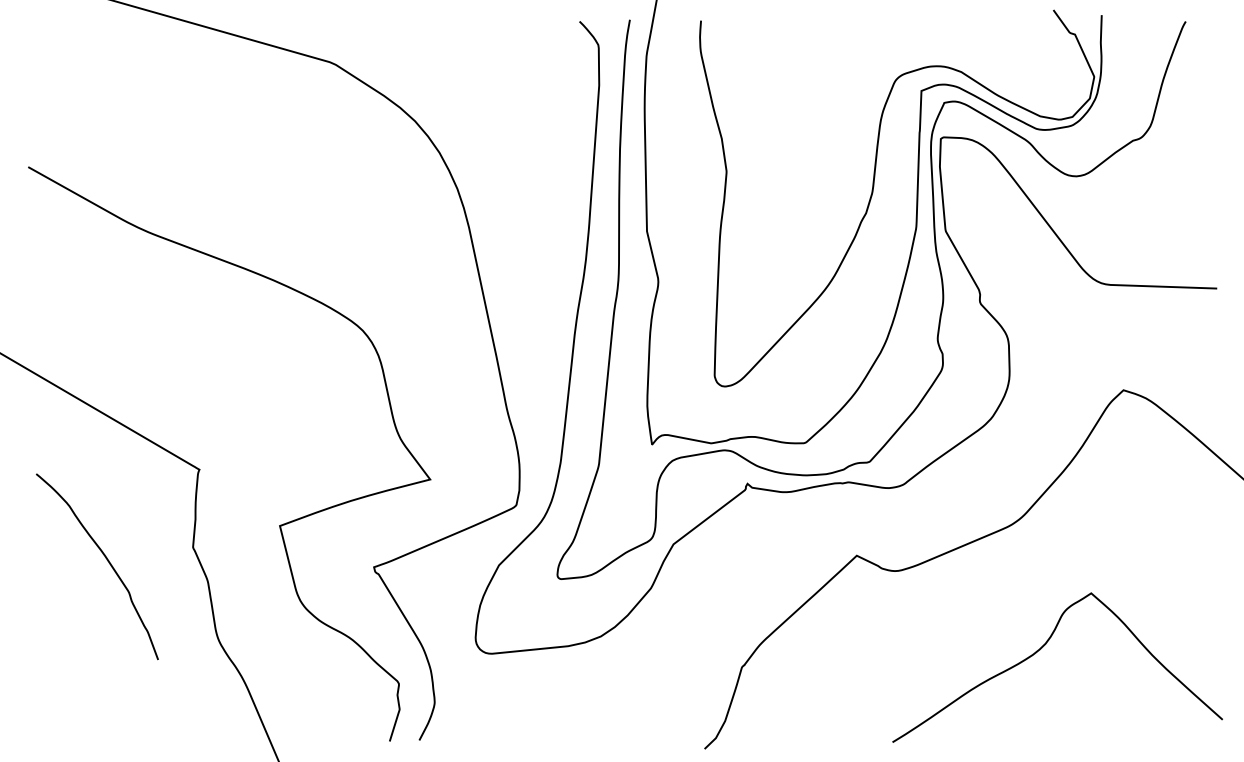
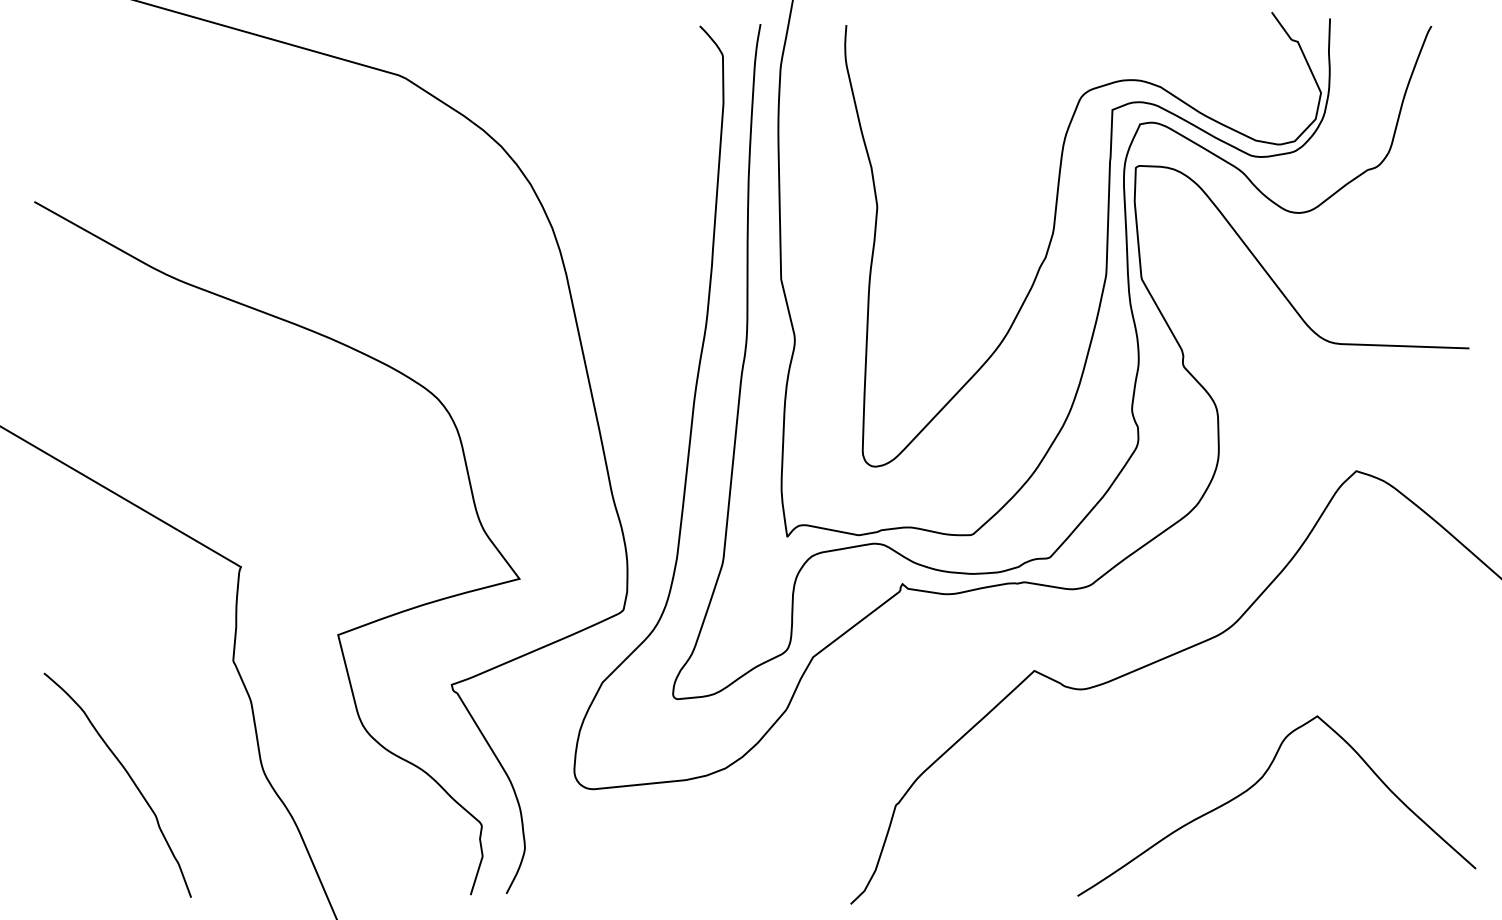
curve: (106, 559) -> (128, 776), moved

